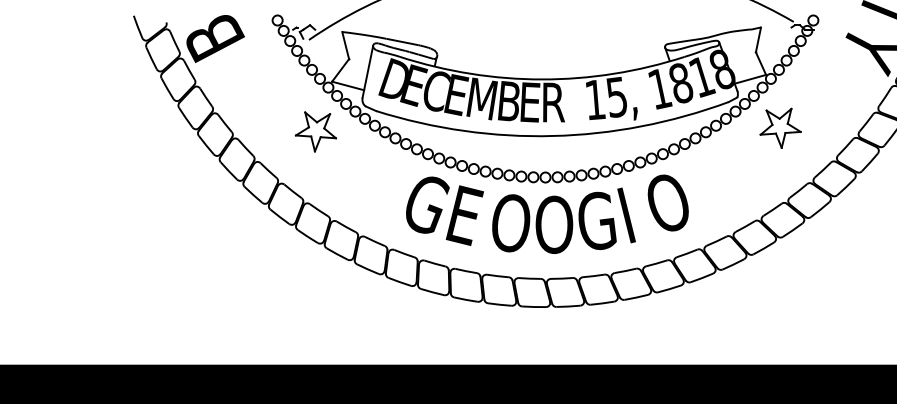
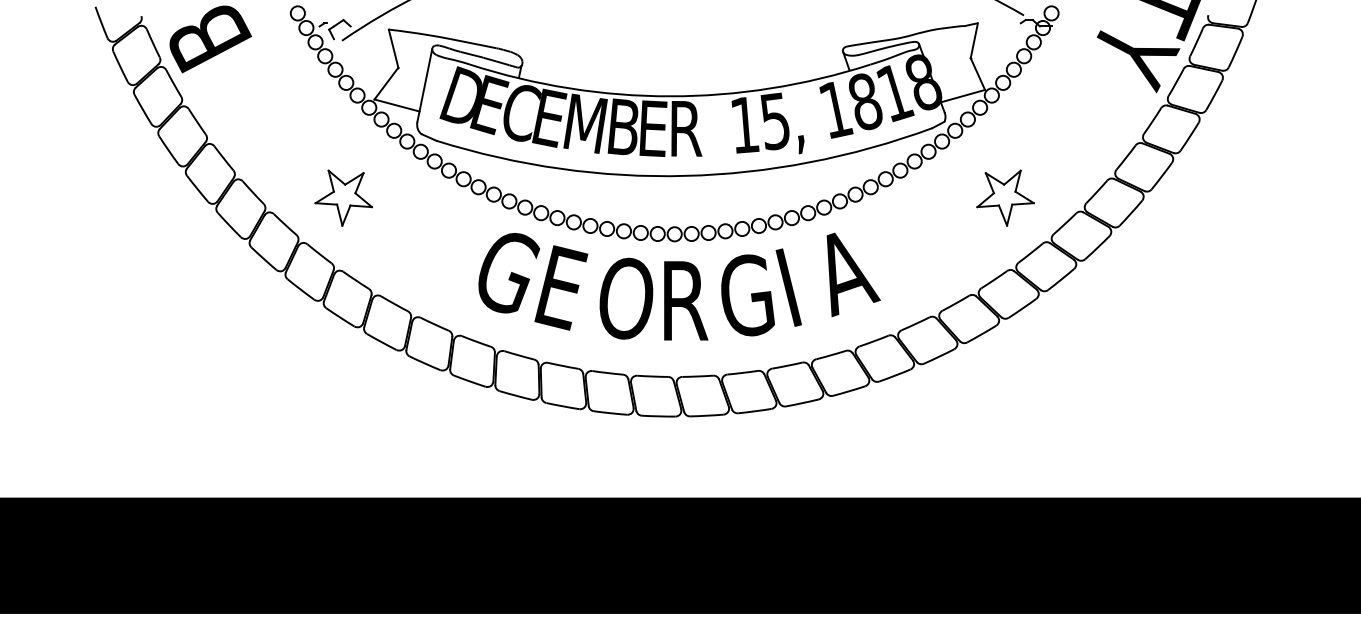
part: (780, 127) -> (1005, 197), moved
part: (315, 131) -> (343, 197), moved
text: (669, 205) -> (849, 273), O -> A
text: (554, 224) -> (687, 300), O -> R

